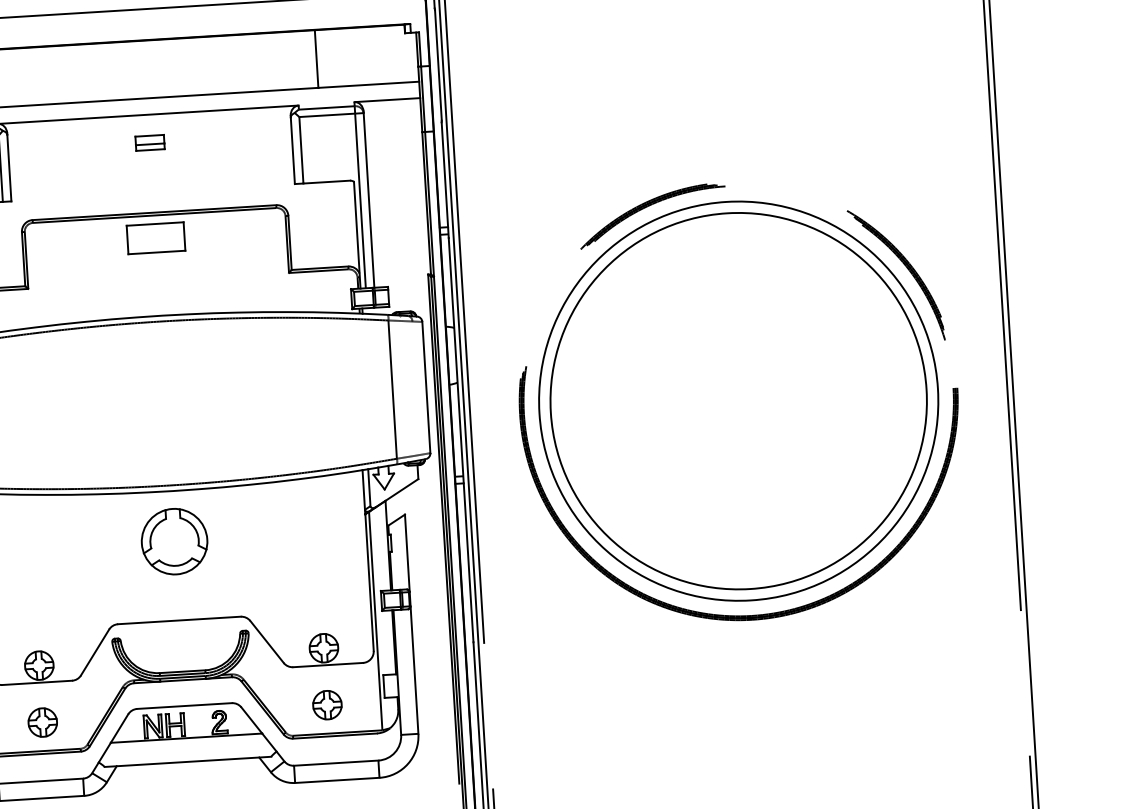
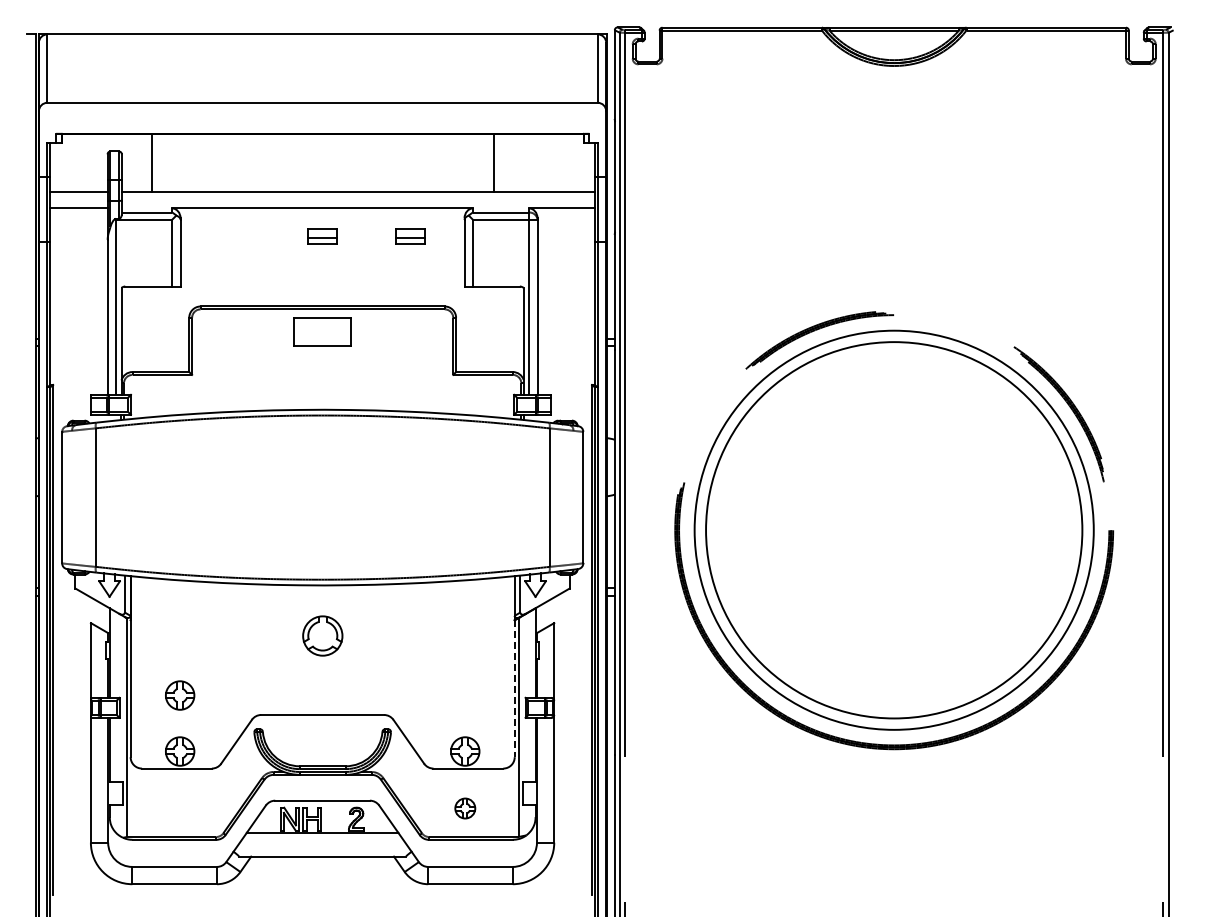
part: (237, 137) -> (410, 236), added
part: (174, 541) -> (322, 635), size x0.6
line: (369, 583) -> (514, 689), solid -> dashed
part: (327, 705) -> (465, 808), size x0.7
part: (43, 722) -> (180, 695), moved

